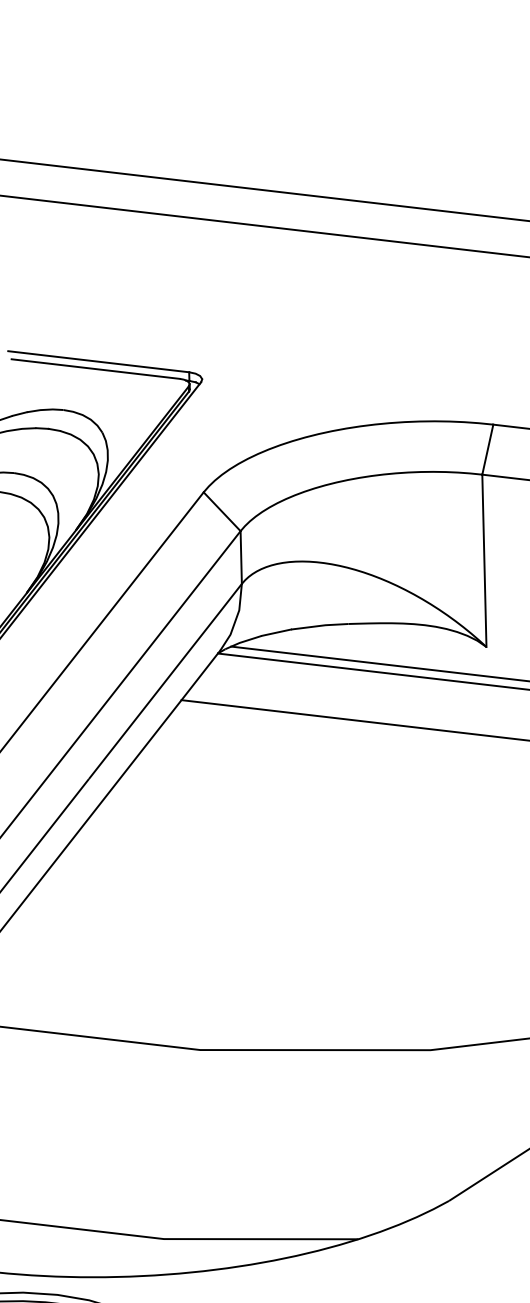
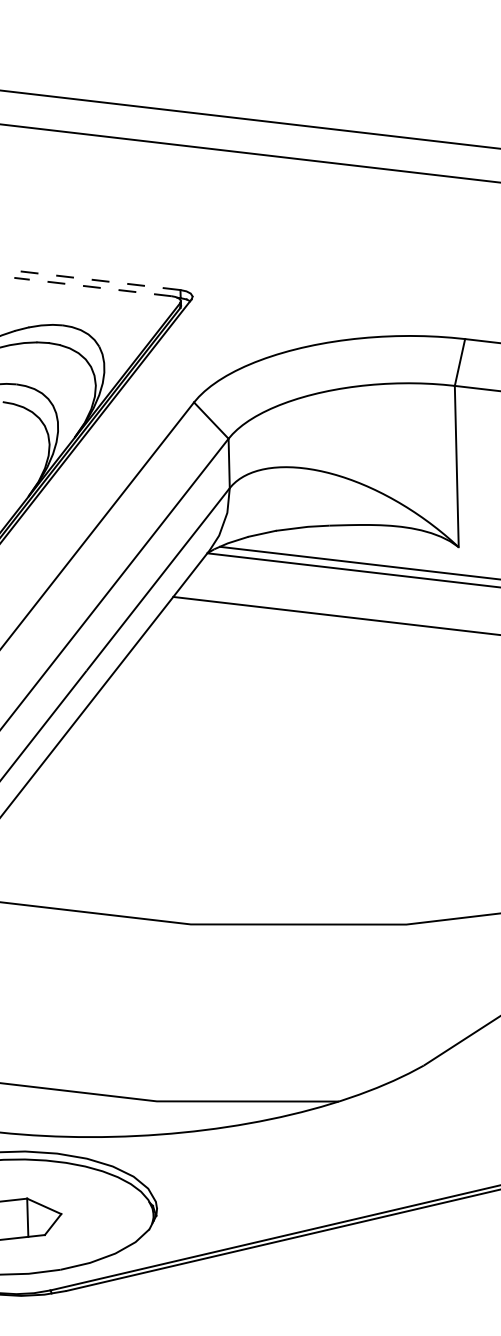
line: (98, 362) -> (95, 280), solid -> dashed
line: (95, 369) -> (92, 287), solid -> dashed

